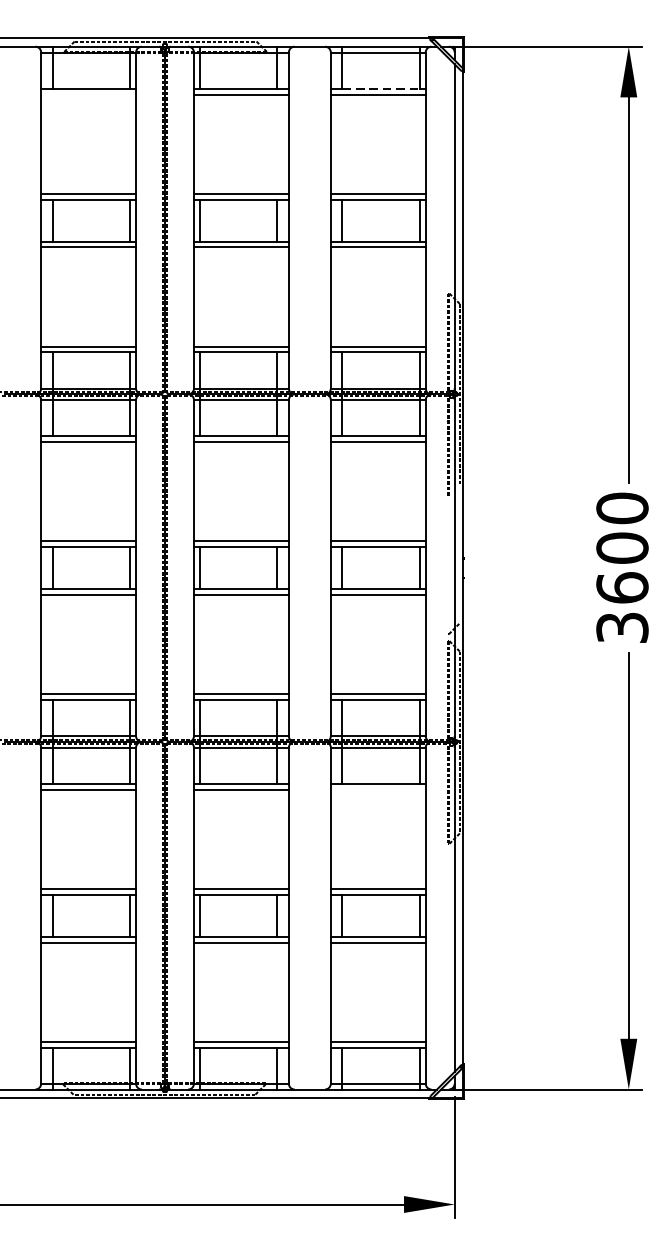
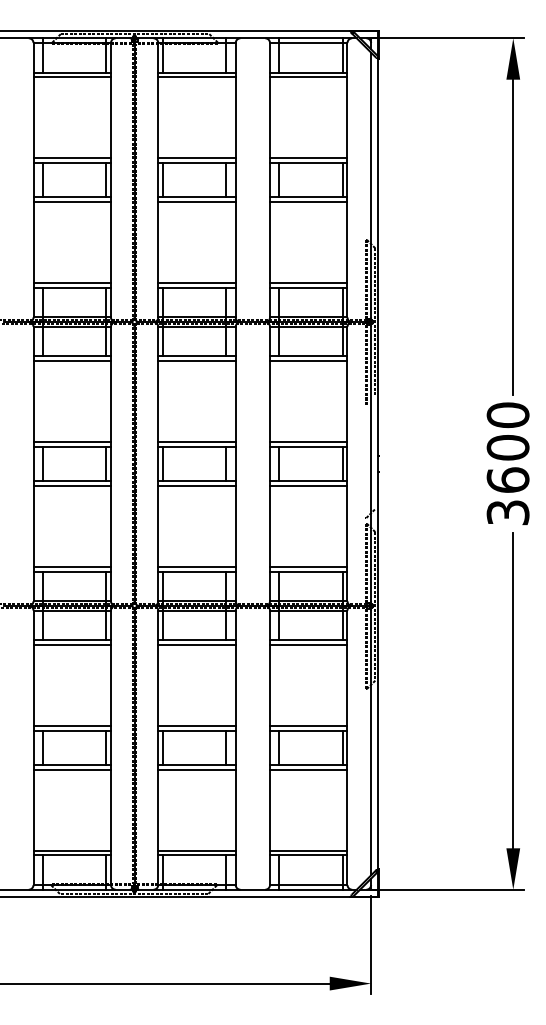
line: (381, 88) -> (311, 72), dashed -> solid
line: (87, 94) -> (71, 77), added
line: (377, 789) -> (308, 644), added

